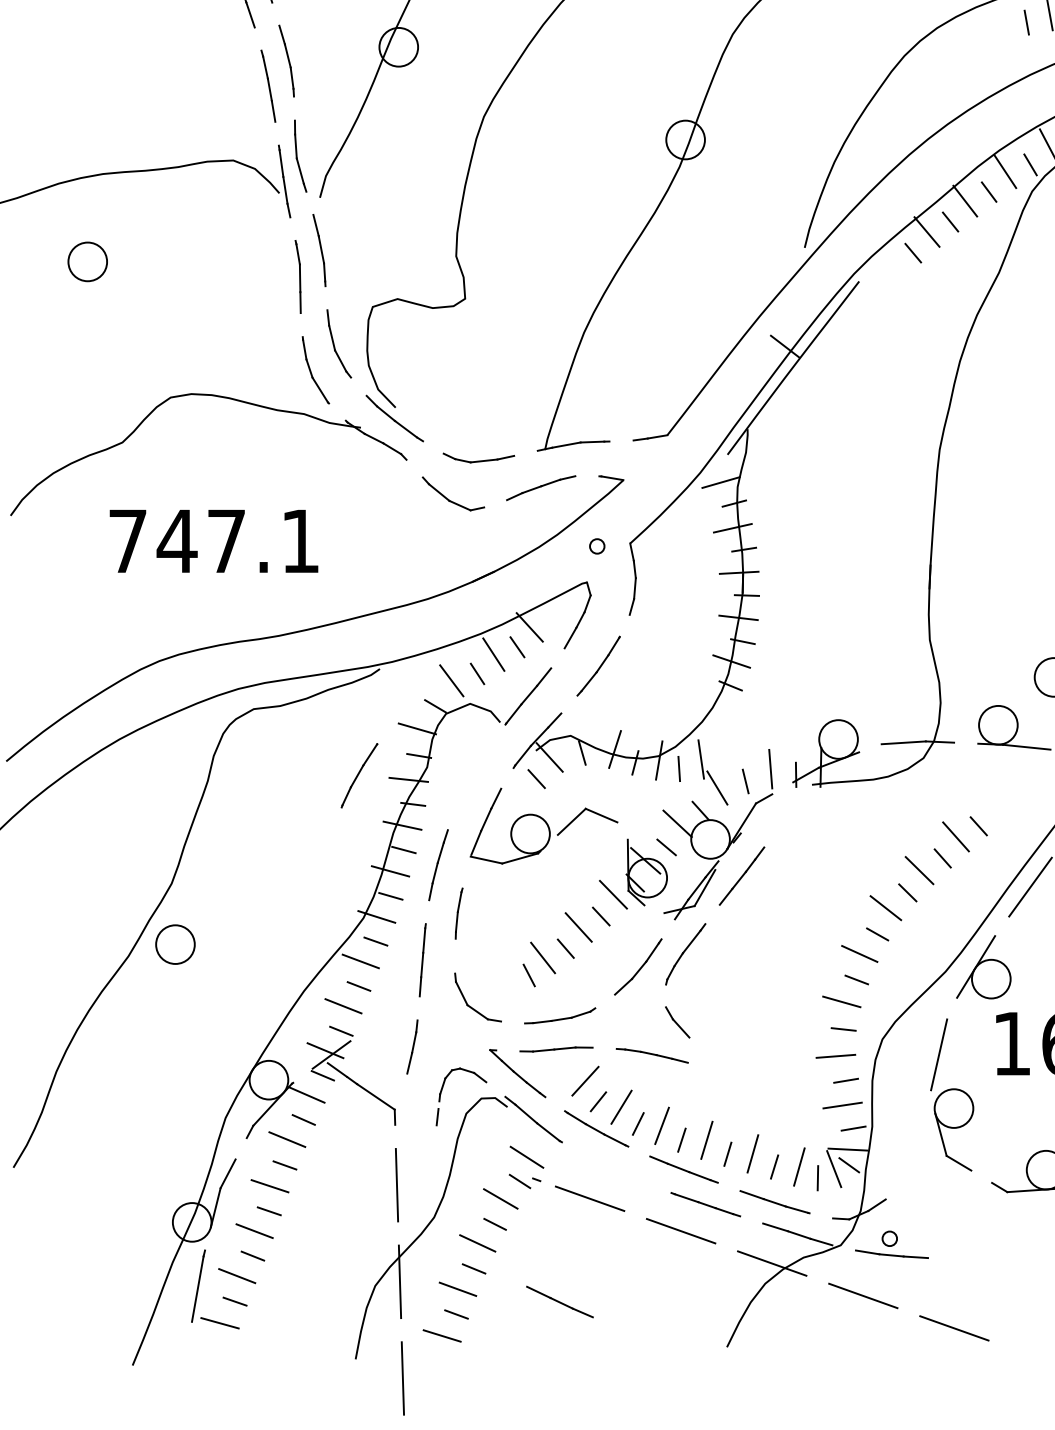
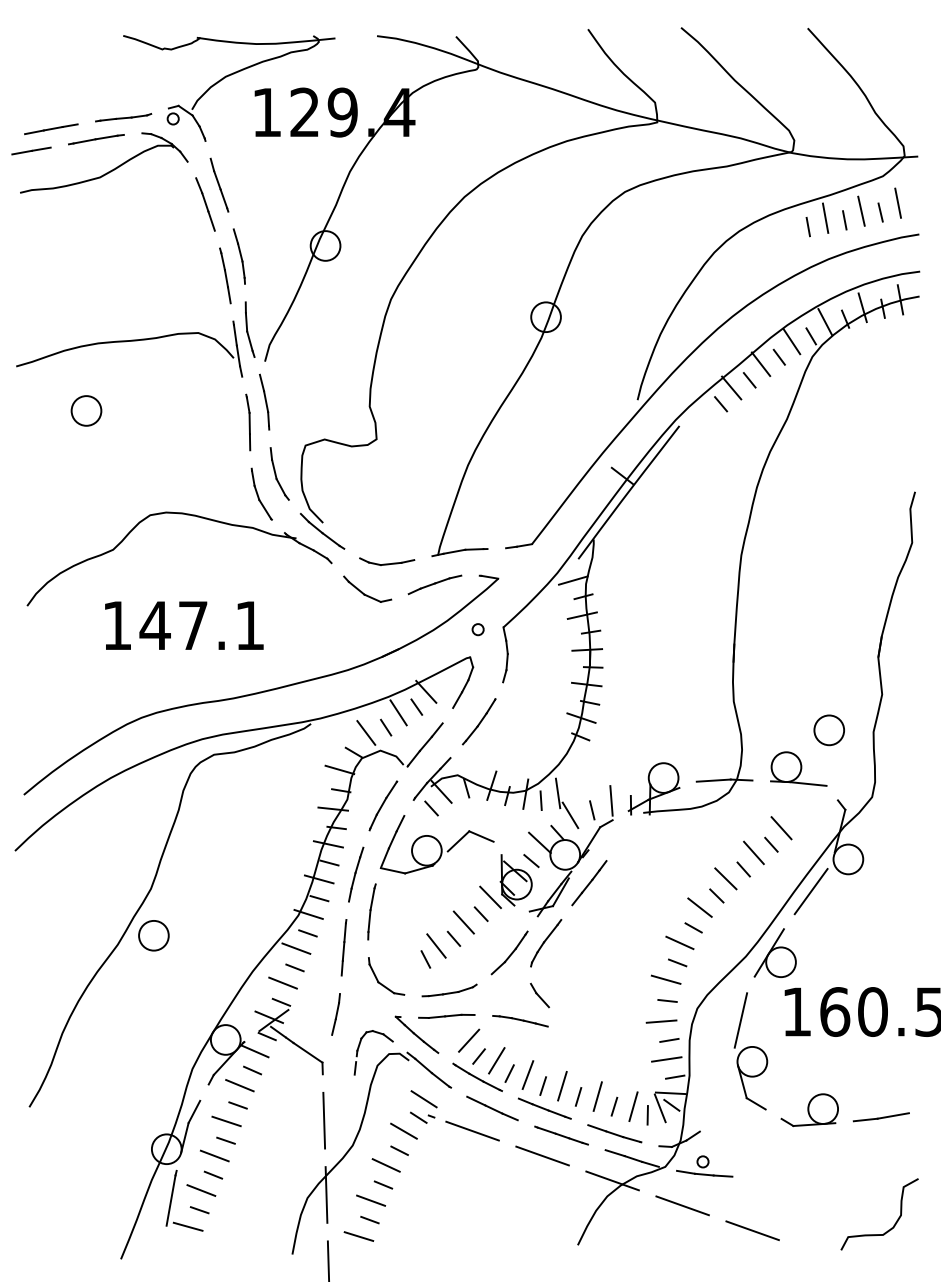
text: (128, 541) -> (117, 625), 747.1 -> 147.1
part: (359, 775) -> (383, 805), moved
line: (991, 805) -> (781, 828), added
part: (458, 913) -> (371, 911), size x1.43
line: (559, 1302) -> (492, 1108), moved

